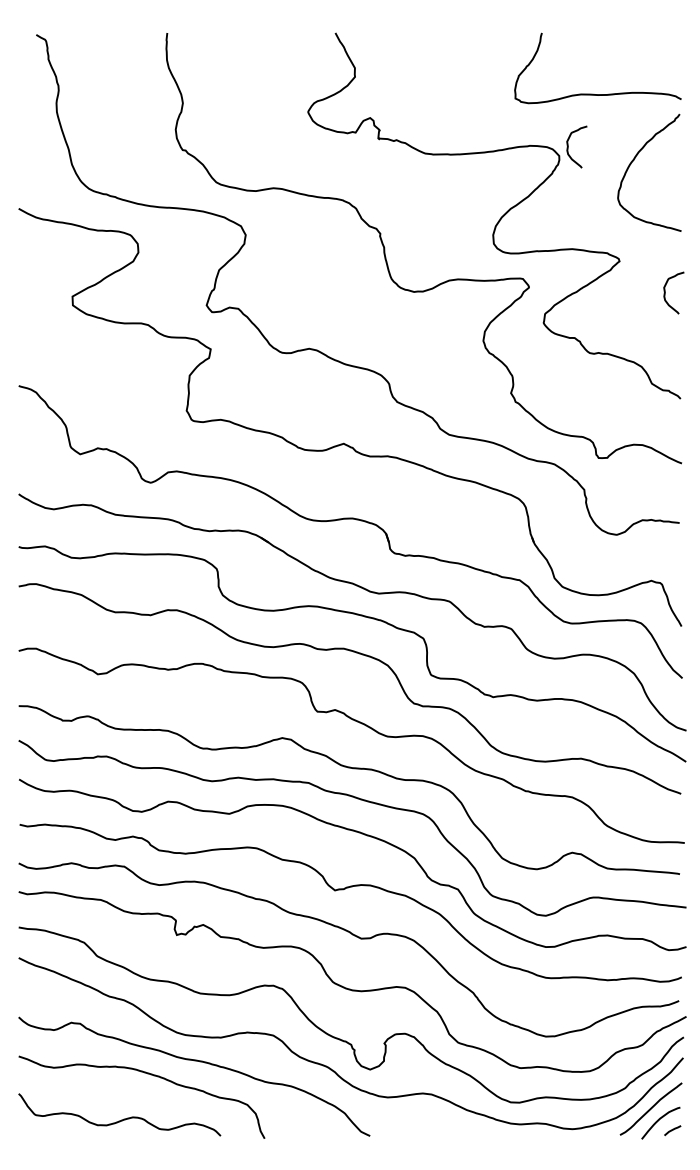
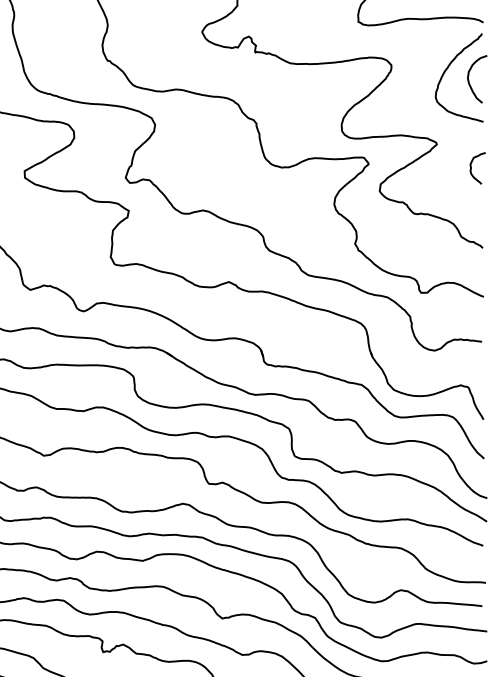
curve: (568, 146) -> (398, 58), removed
curve: (662, 175) -> (469, 79), added

